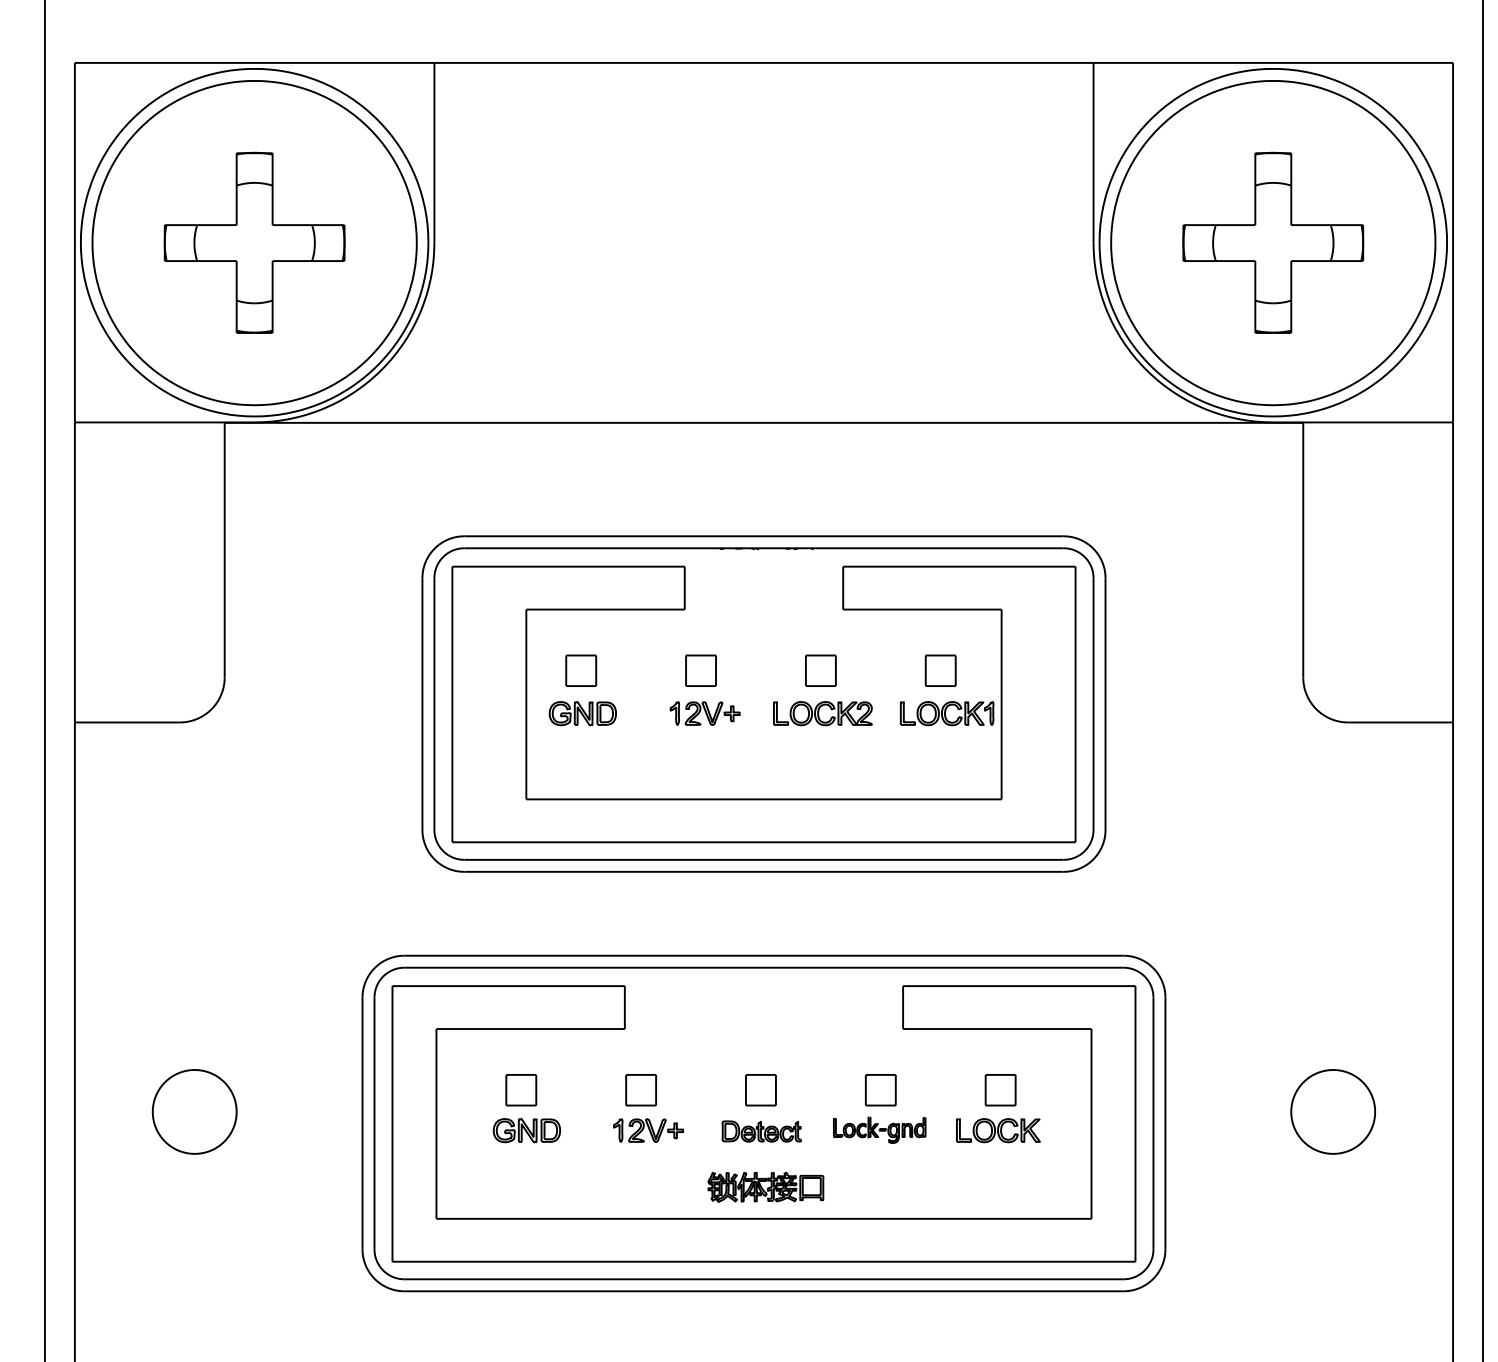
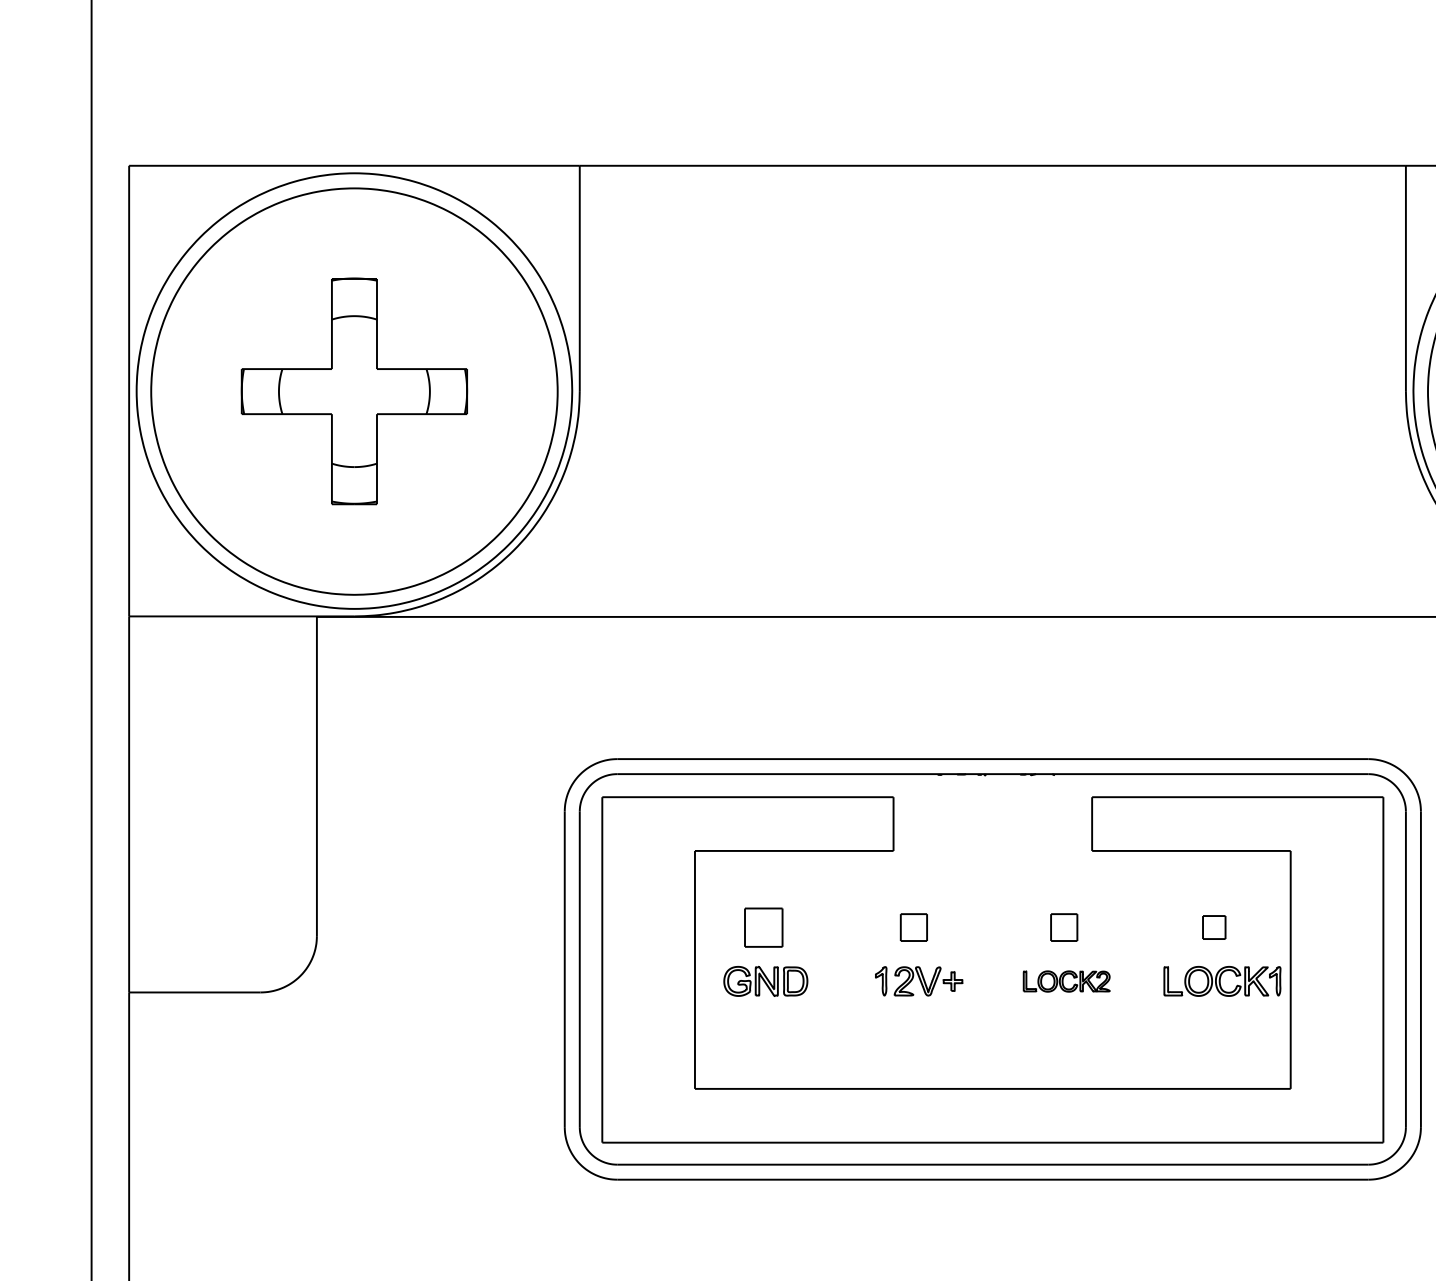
part: (700, 670) -> (913, 927), size x0.7
part: (820, 670) -> (1063, 927), size x0.7
part: (940, 670) -> (1214, 927), size x0.6
part: (822, 713) -> (1066, 981), size x0.7

